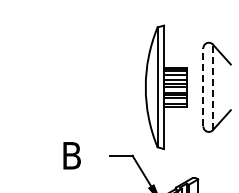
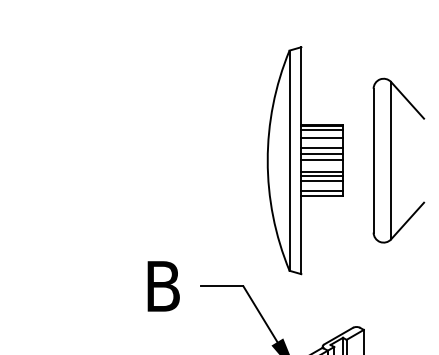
line: (203, 86) -> (373, 159), dashed -> solid
line: (212, 87) -> (390, 160), dashed -> solid
text: (71, 155) -> (162, 285), moved

